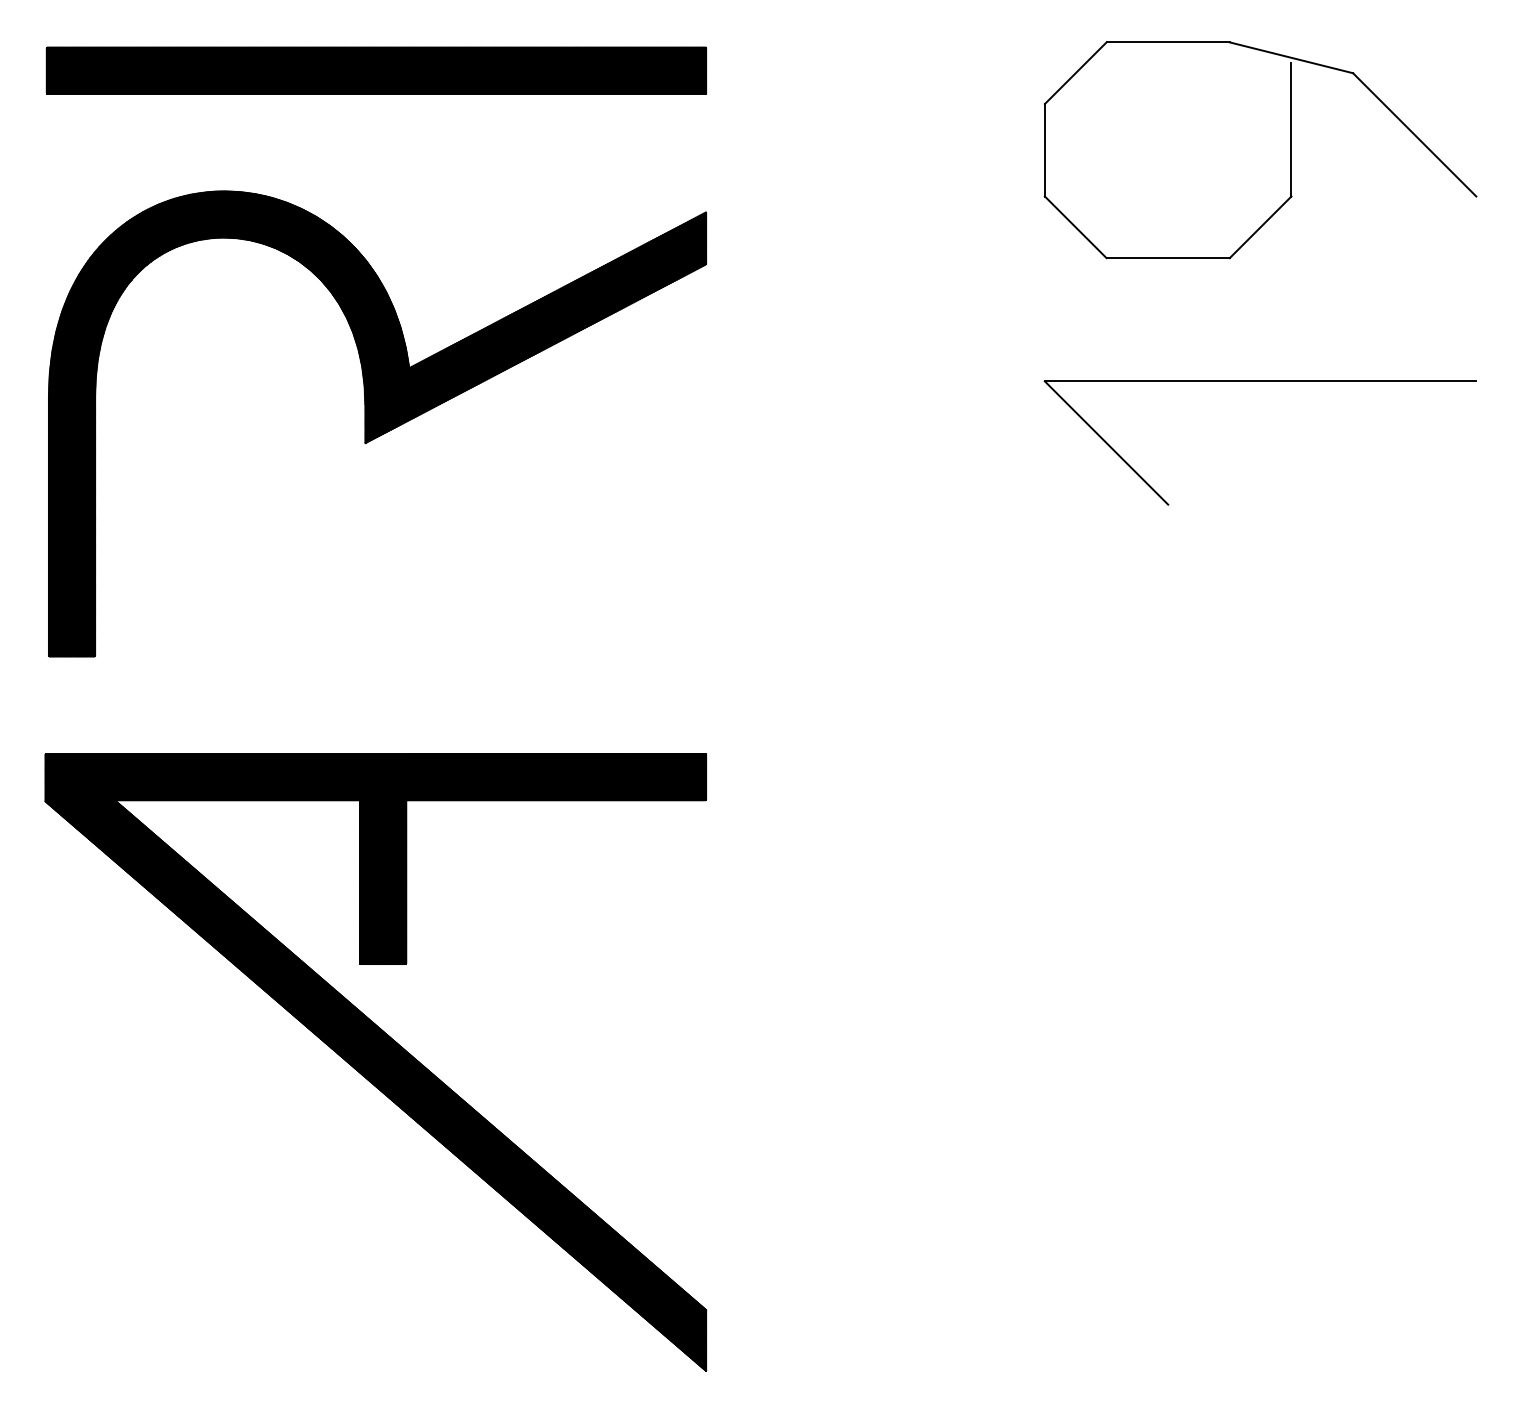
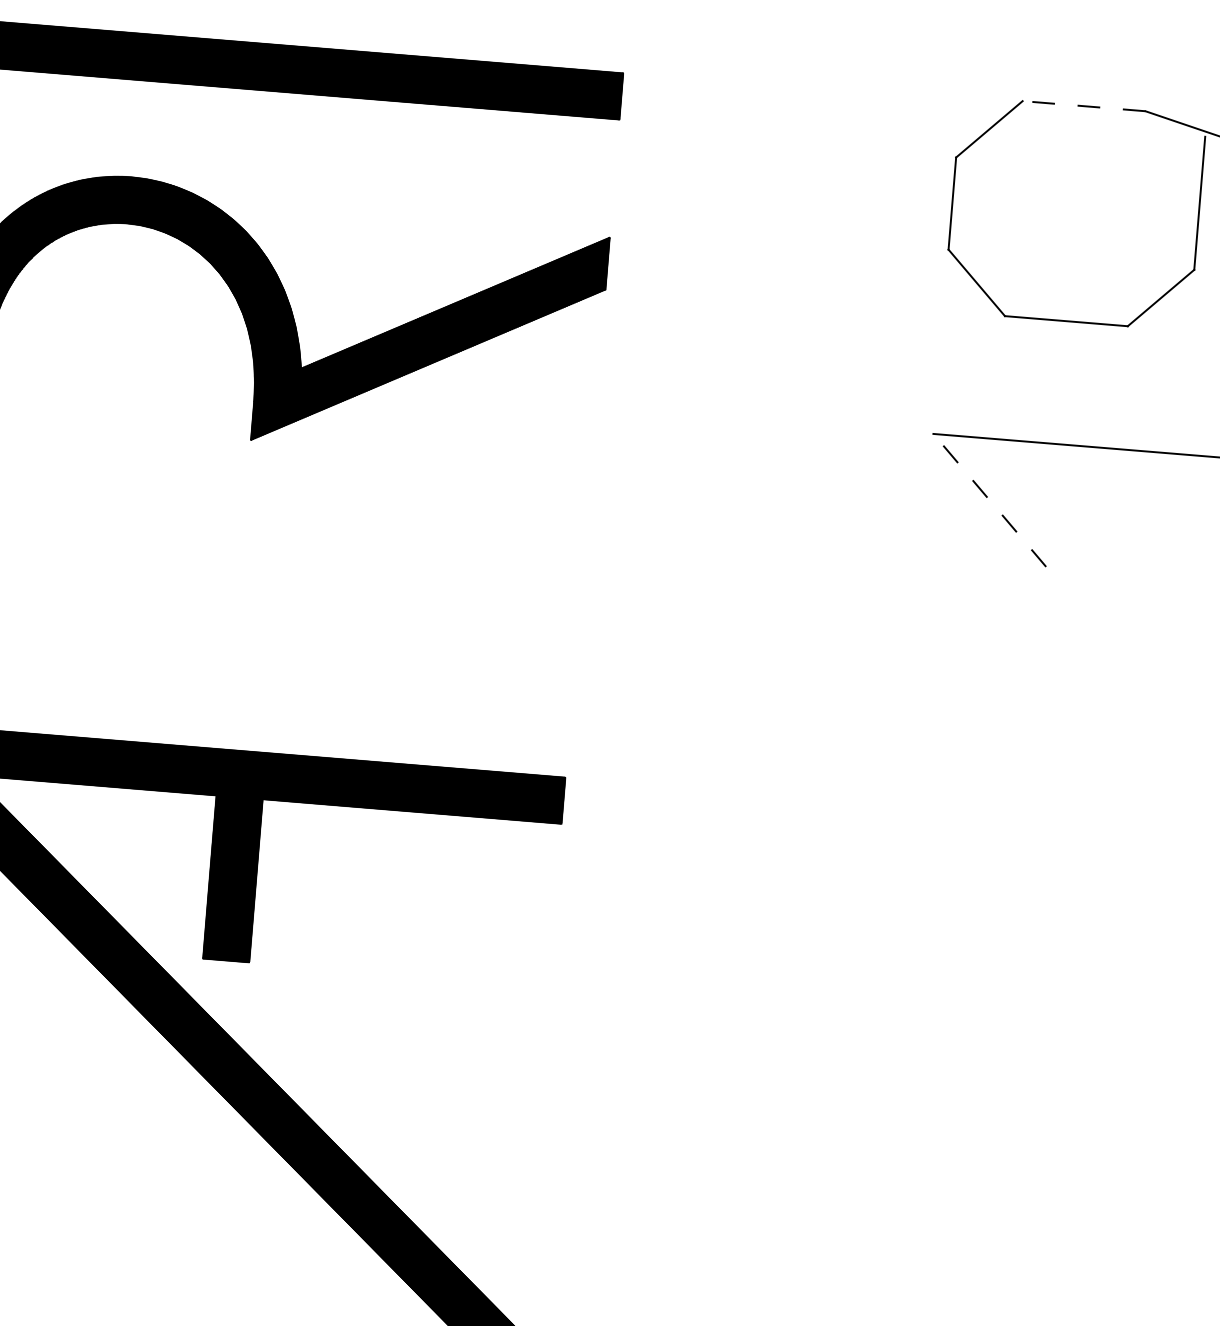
line: (1168, 42) -> (1084, 106), solid -> dashed
line: (1106, 442) -> (989, 499), solid -> dashed

